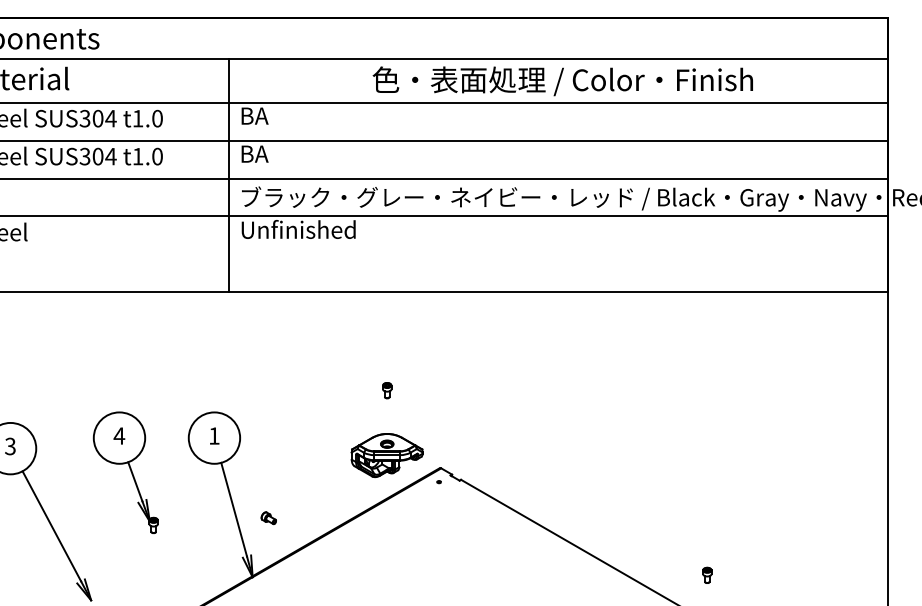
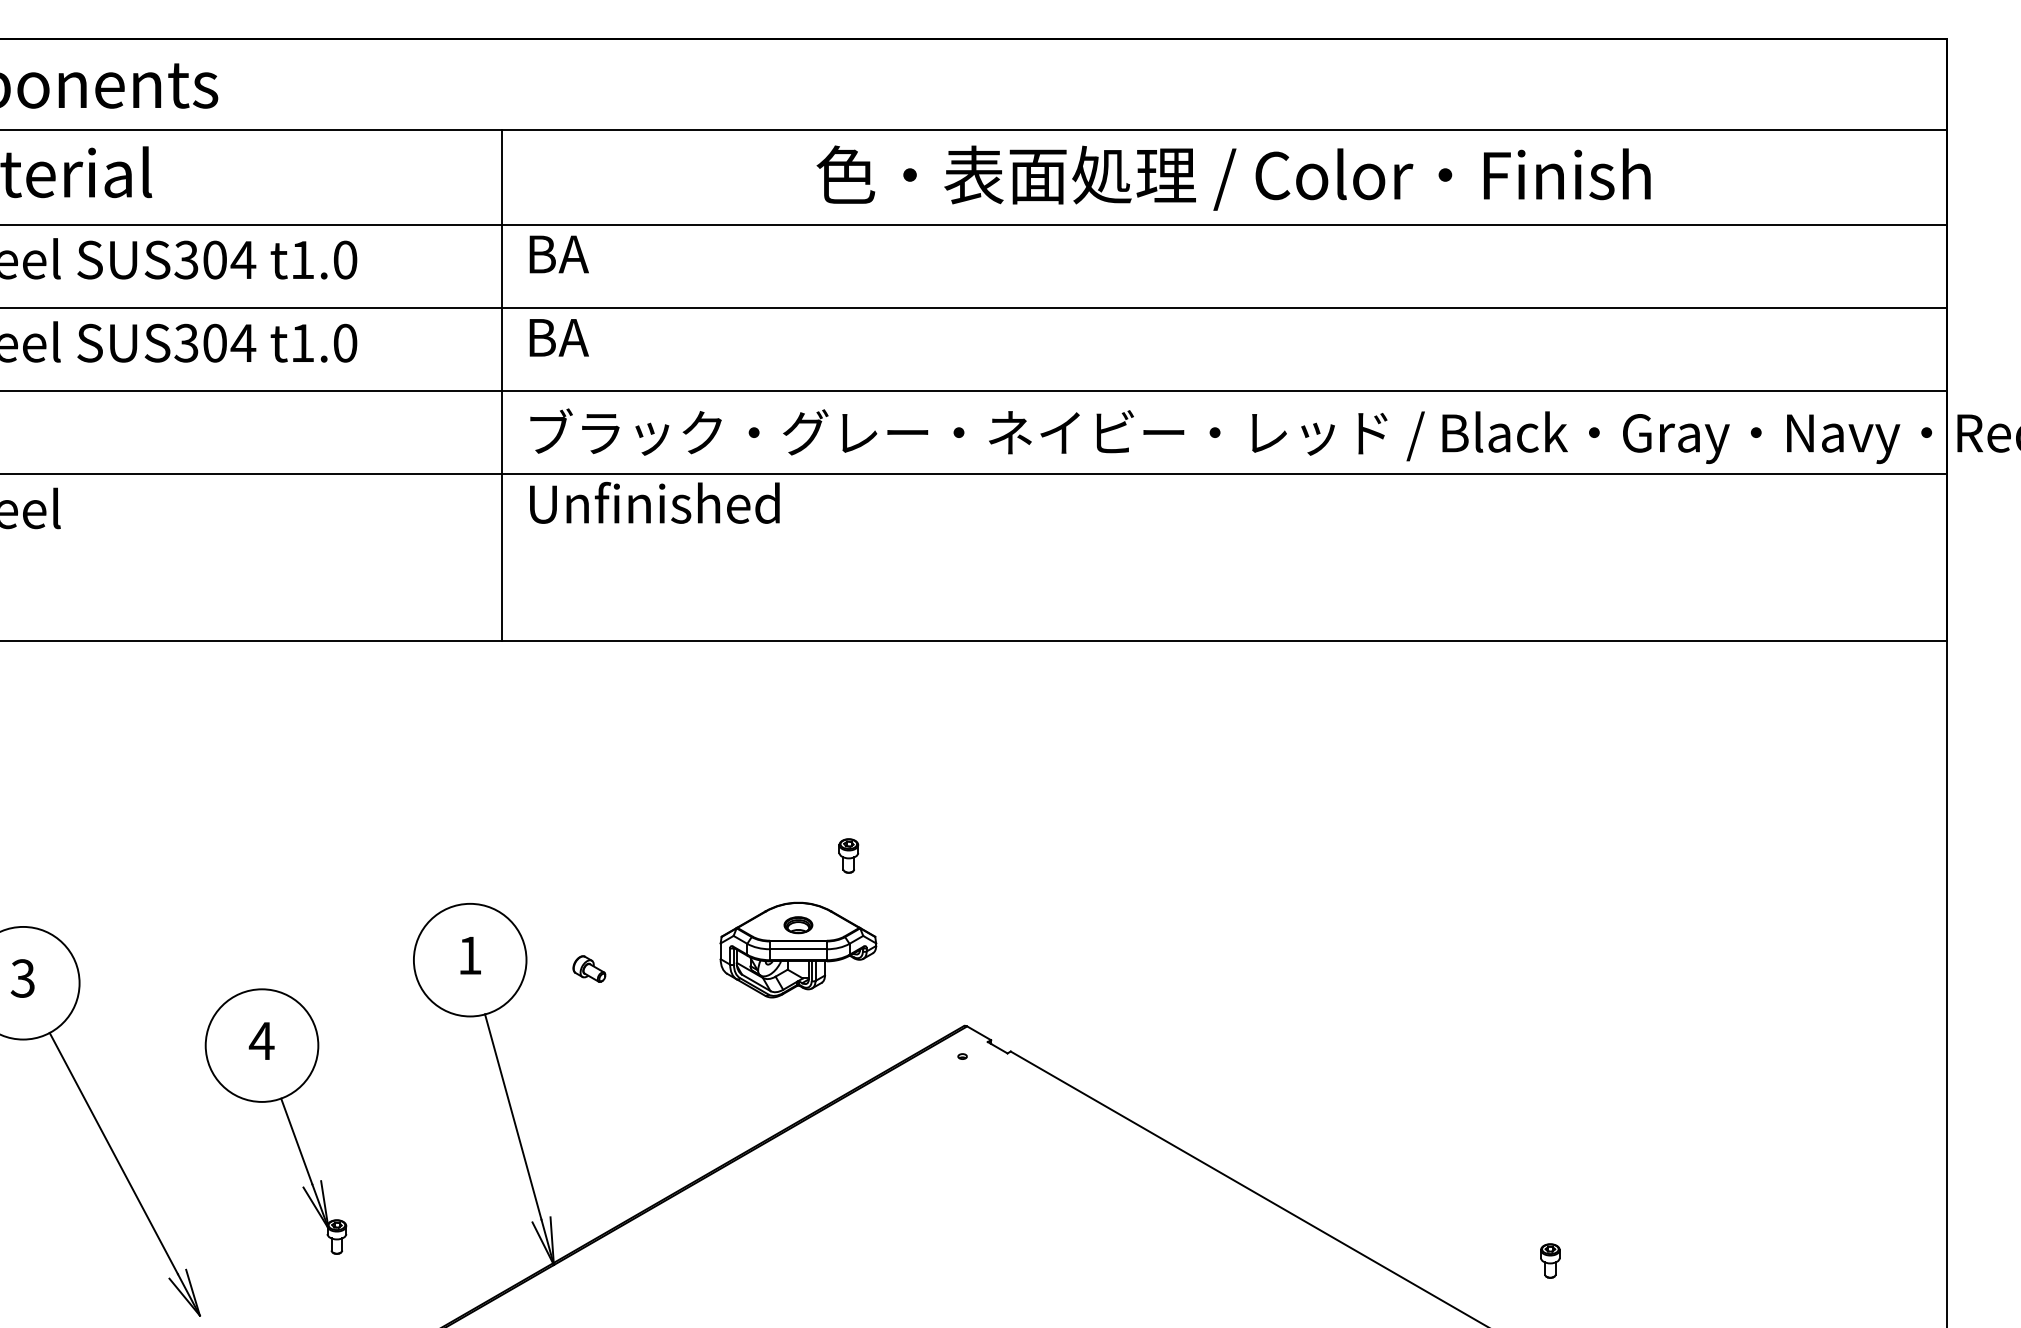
part: (386, 455) -> (796, 950), moved
part: (125, 472) -> (275, 1120), moved
part: (268, 518) -> (588, 969), moved

